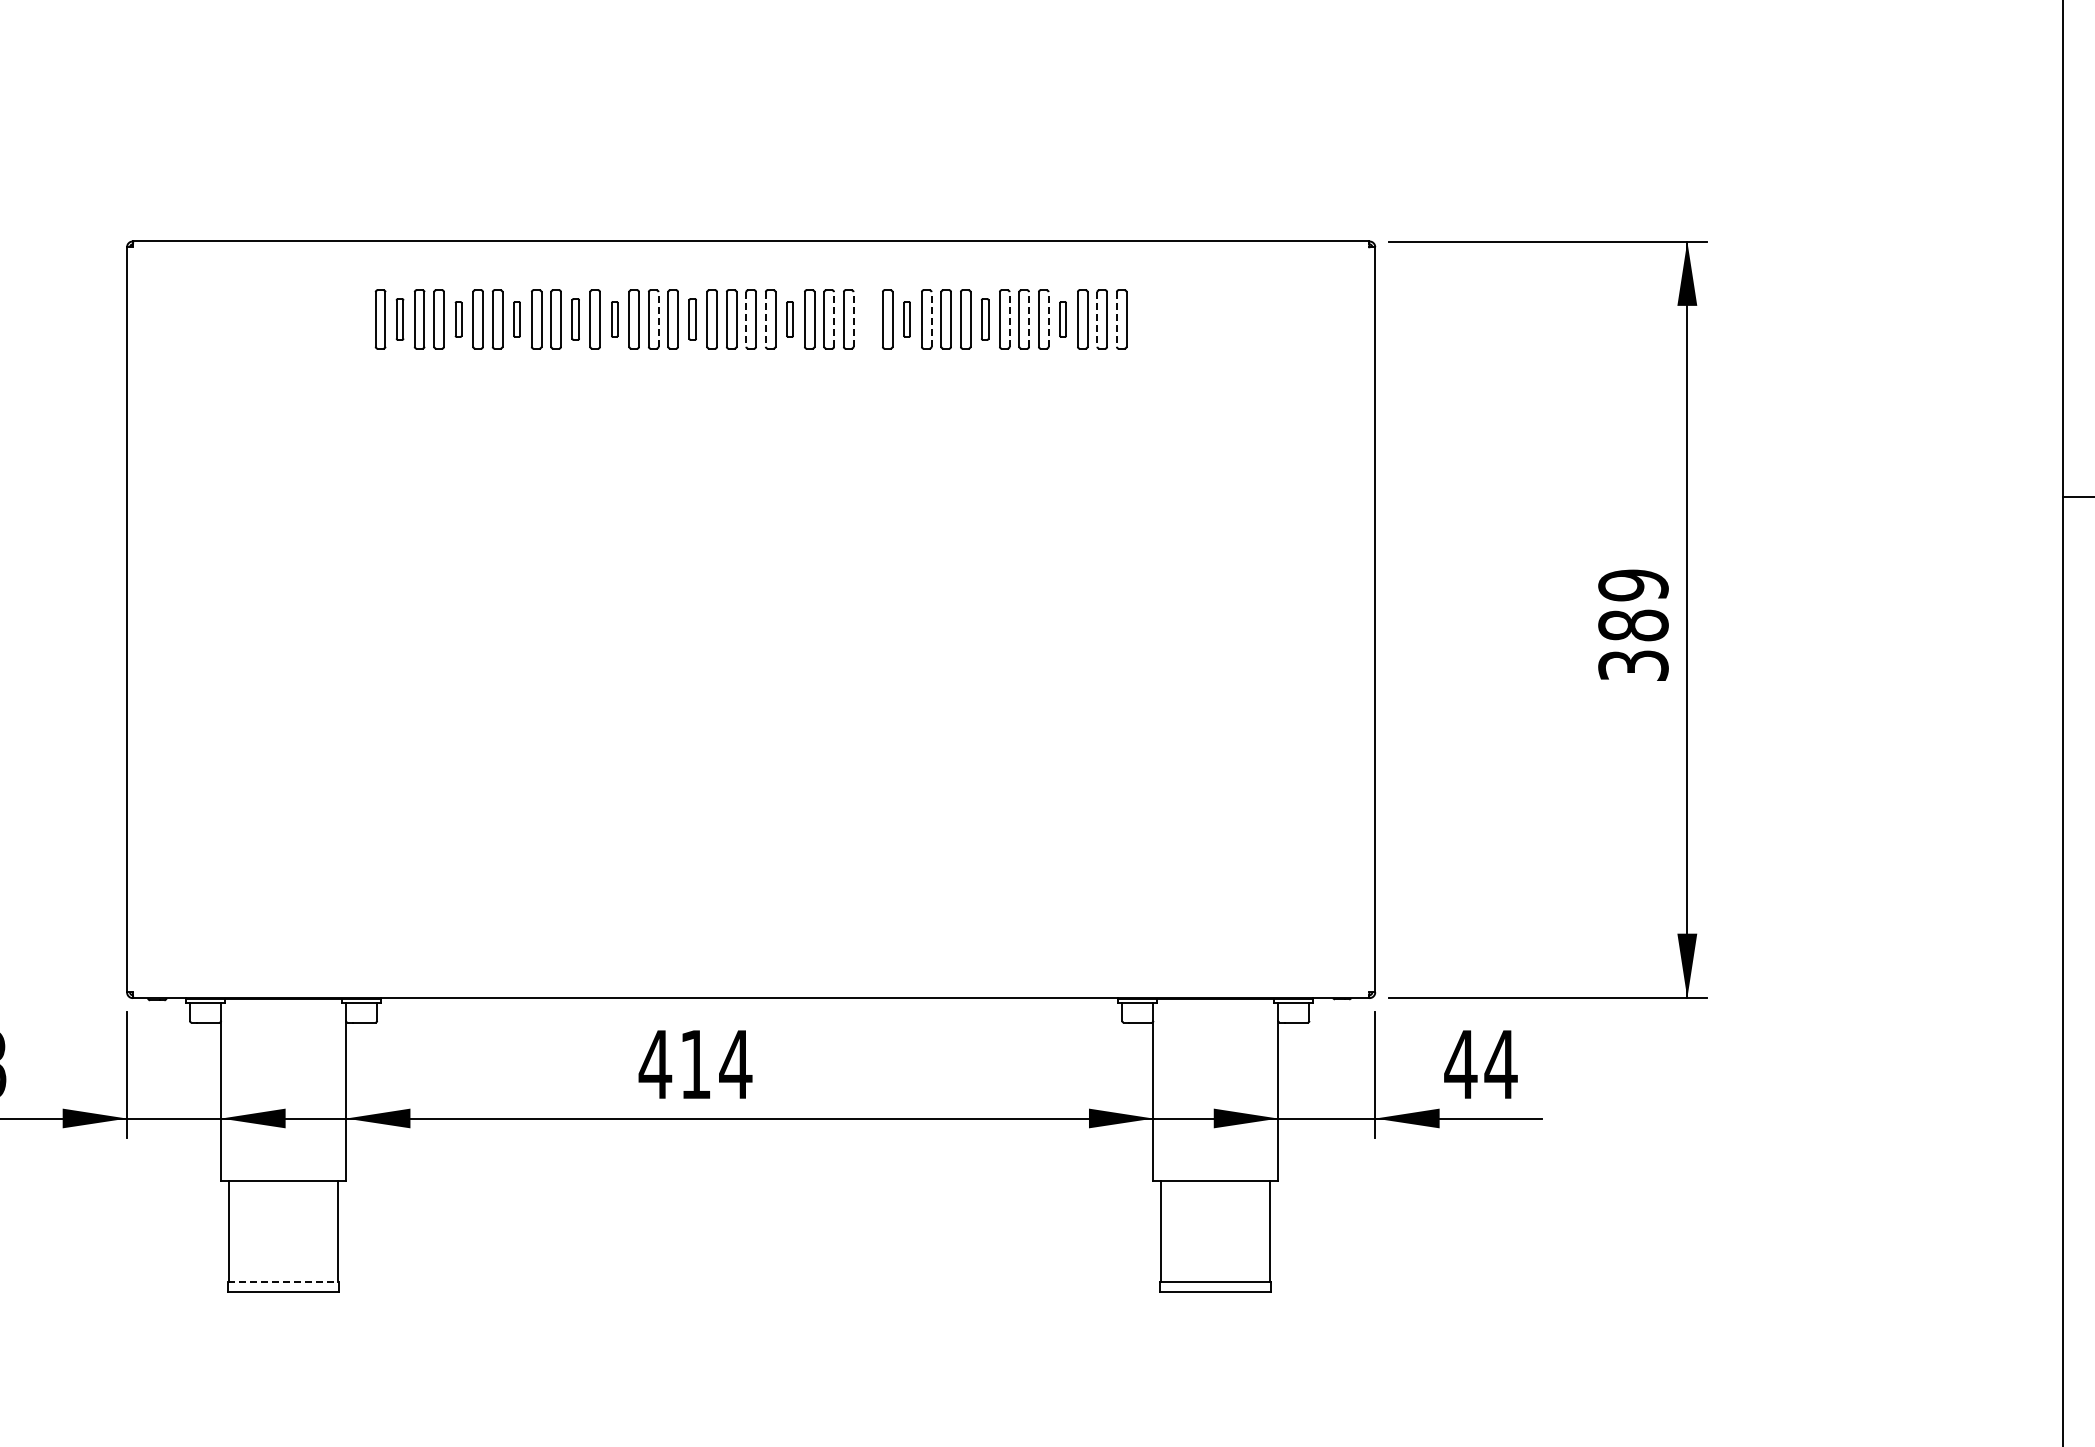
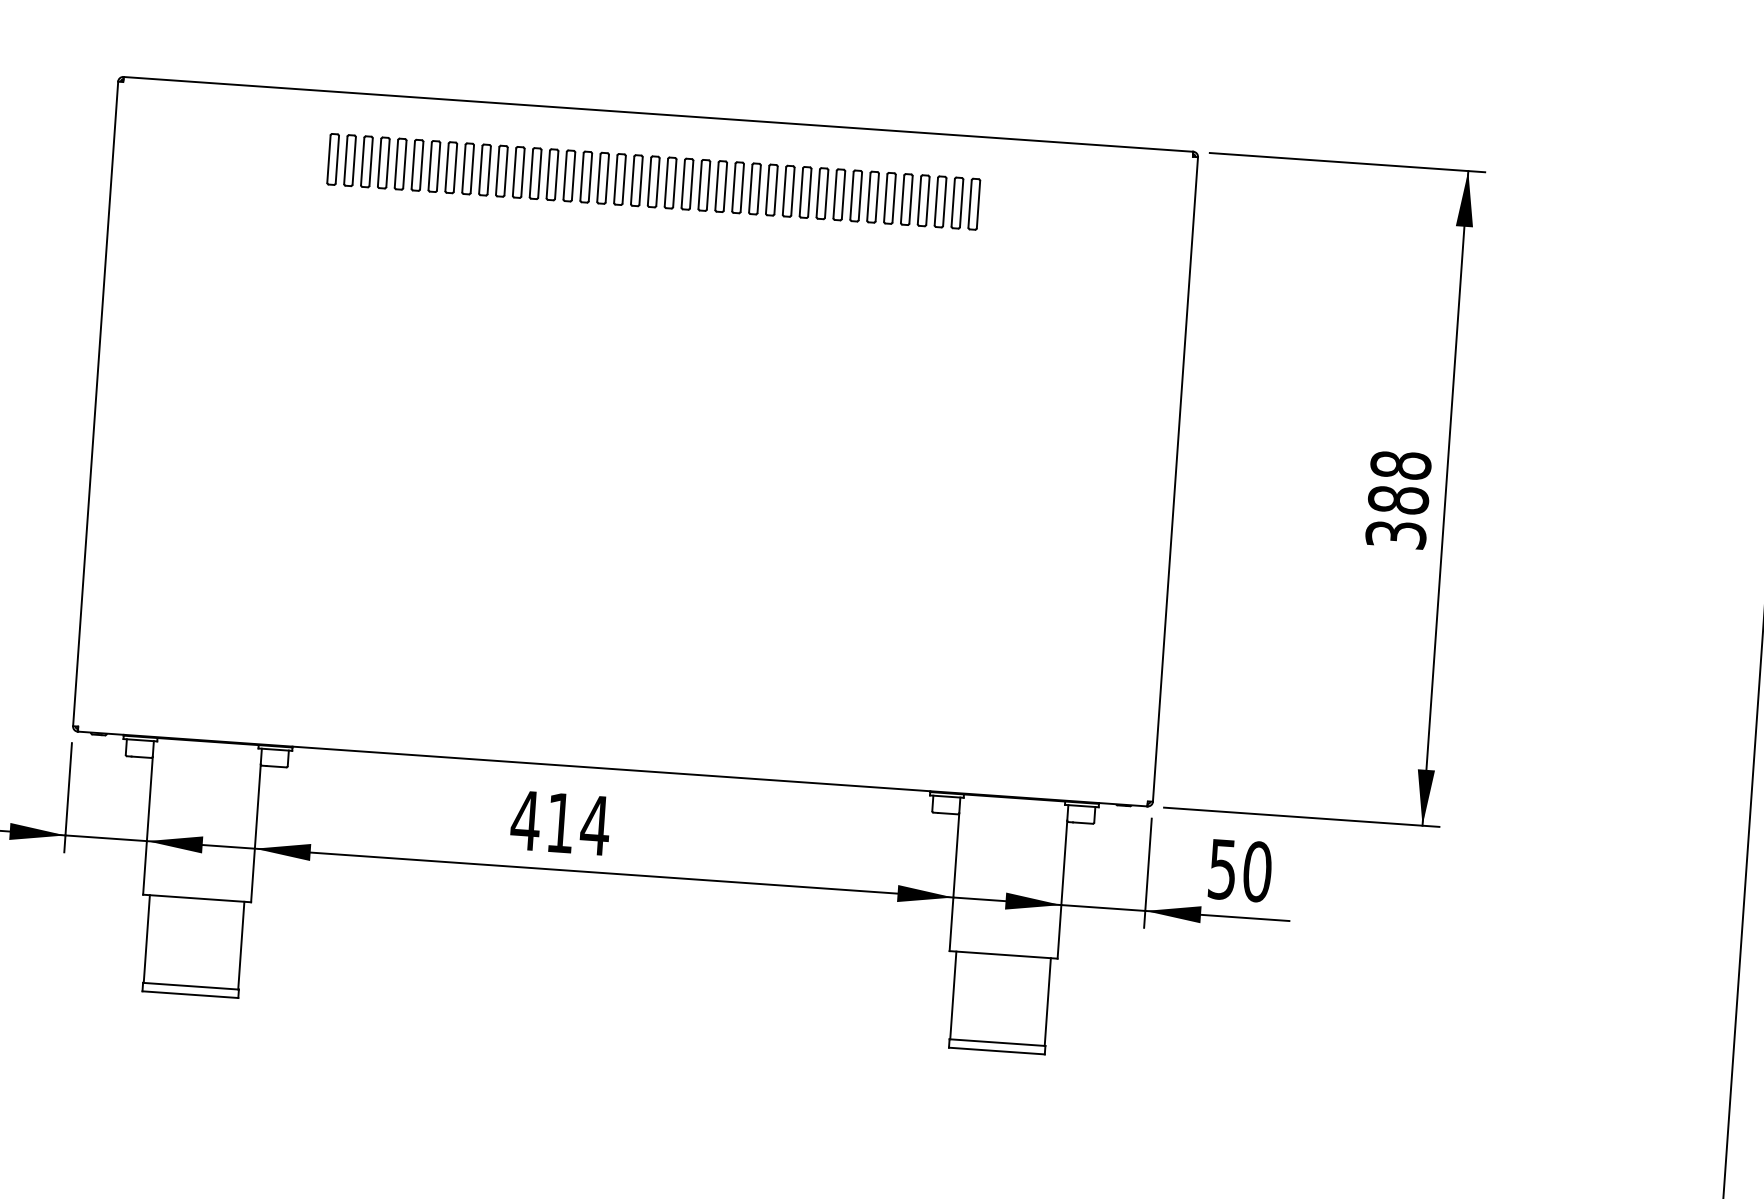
line: (658, 318) -> (573, 175), dashed -> solid
line: (834, 318) -> (725, 186), dashed -> solid
line: (853, 318) -> (742, 187), dashed -> solid
line: (931, 318) -> (809, 191), dashed -> solid
line: (1009, 318) -> (877, 196), dashed -> solid
line: (1029, 318) -> (894, 197), dashed -> solid
line: (1048, 318) -> (911, 199), dashed -> solid
part: (399, 319) -> (349, 160), size x1.43
part: (458, 319) -> (400, 164), size x1.67
part: (516, 319) -> (450, 167), size x1.67
part: (575, 319) -> (501, 171), size x1.43
part: (614, 319) -> (535, 173), size x1.67
part: (692, 319) -> (602, 178), size x1.43
line: (746, 319) -> (649, 181), dashed -> solid
line: (765, 319) -> (666, 182), dashed -> solid
part: (789, 319) -> (686, 184), size x1.67
part: (867, 319) -> (754, 188), added
part: (906, 319) -> (788, 191), size x1.67
part: (984, 319) -> (855, 196), size x1.43
part: (1062, 319) -> (923, 200), size x1.67
line: (1097, 319) -> (953, 202), dashed -> solid
line: (1116, 319) -> (969, 204), dashed -> solid
text: (1633, 585) -> (1400, 465), 389 -> 388
text: (1480, 1064) -> (1239, 870), 44 -> 50
line: (284, 1281) -> (191, 985), dashed -> solid

